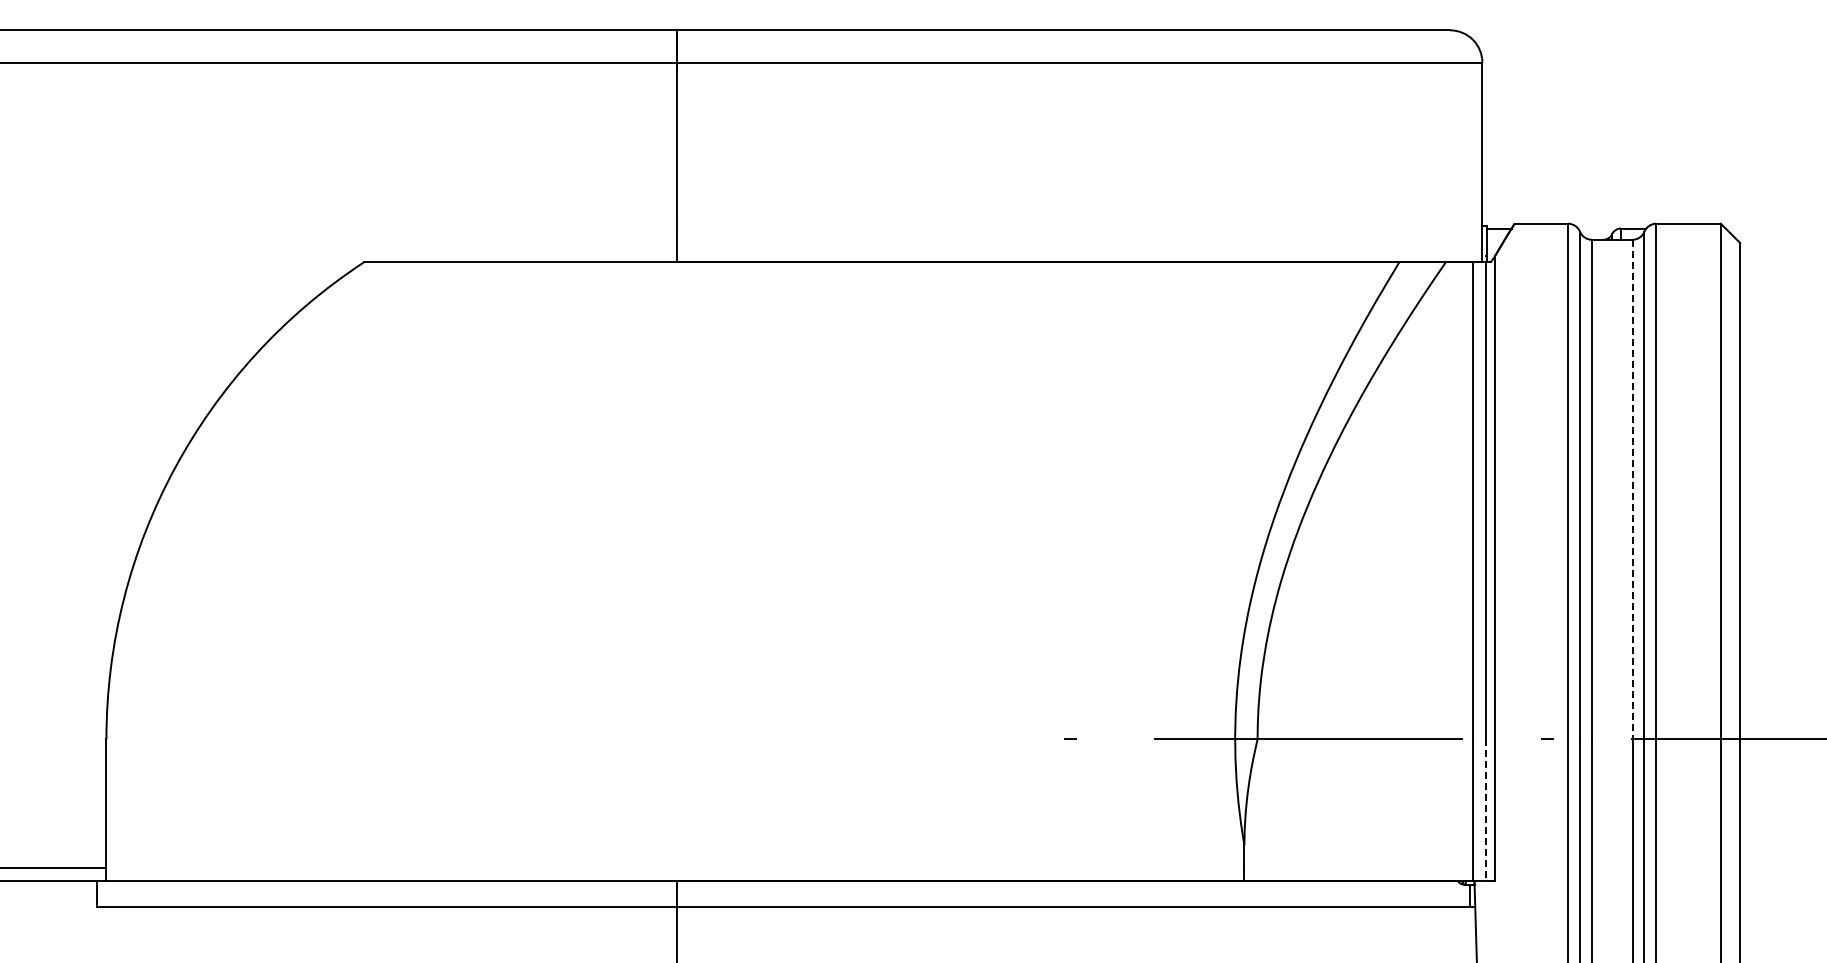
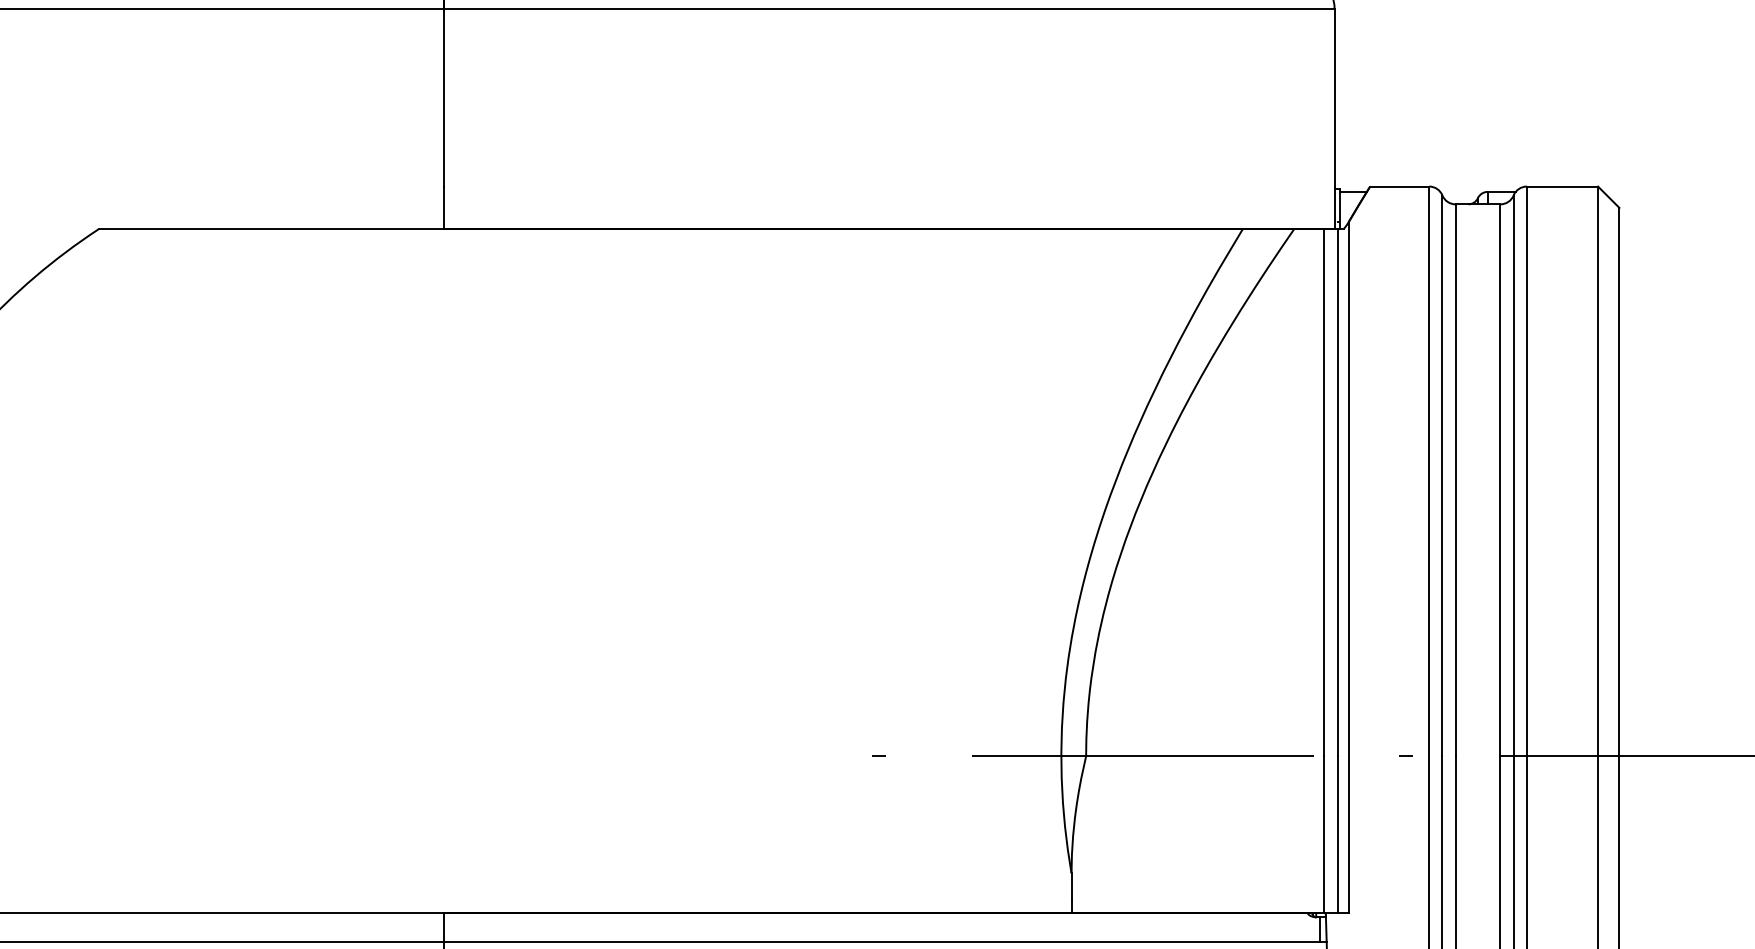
line: (1632, 489) -> (1500, 480), dashed -> solid
line: (1485, 810) -> (1337, 835), dashed -> solid

